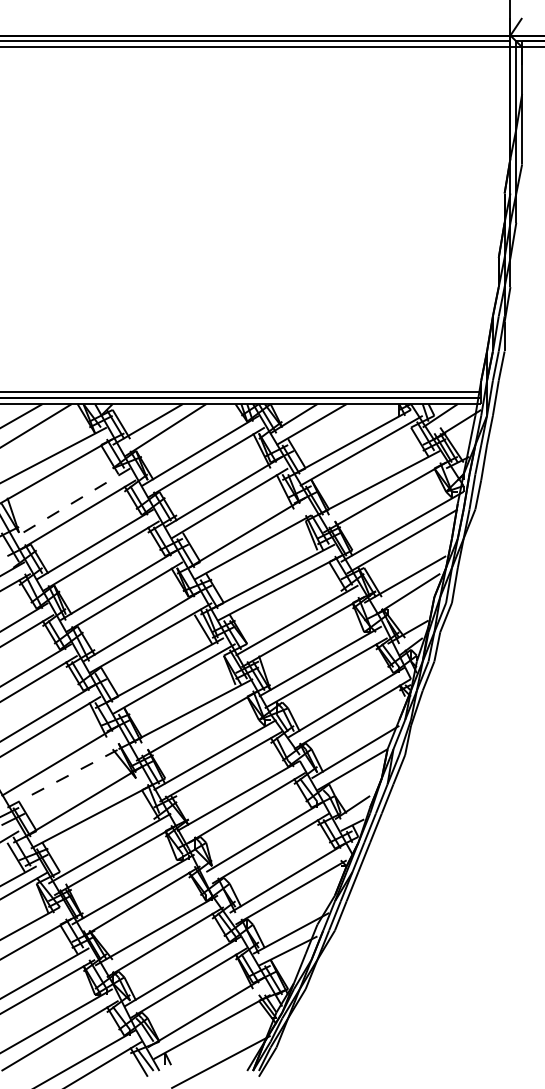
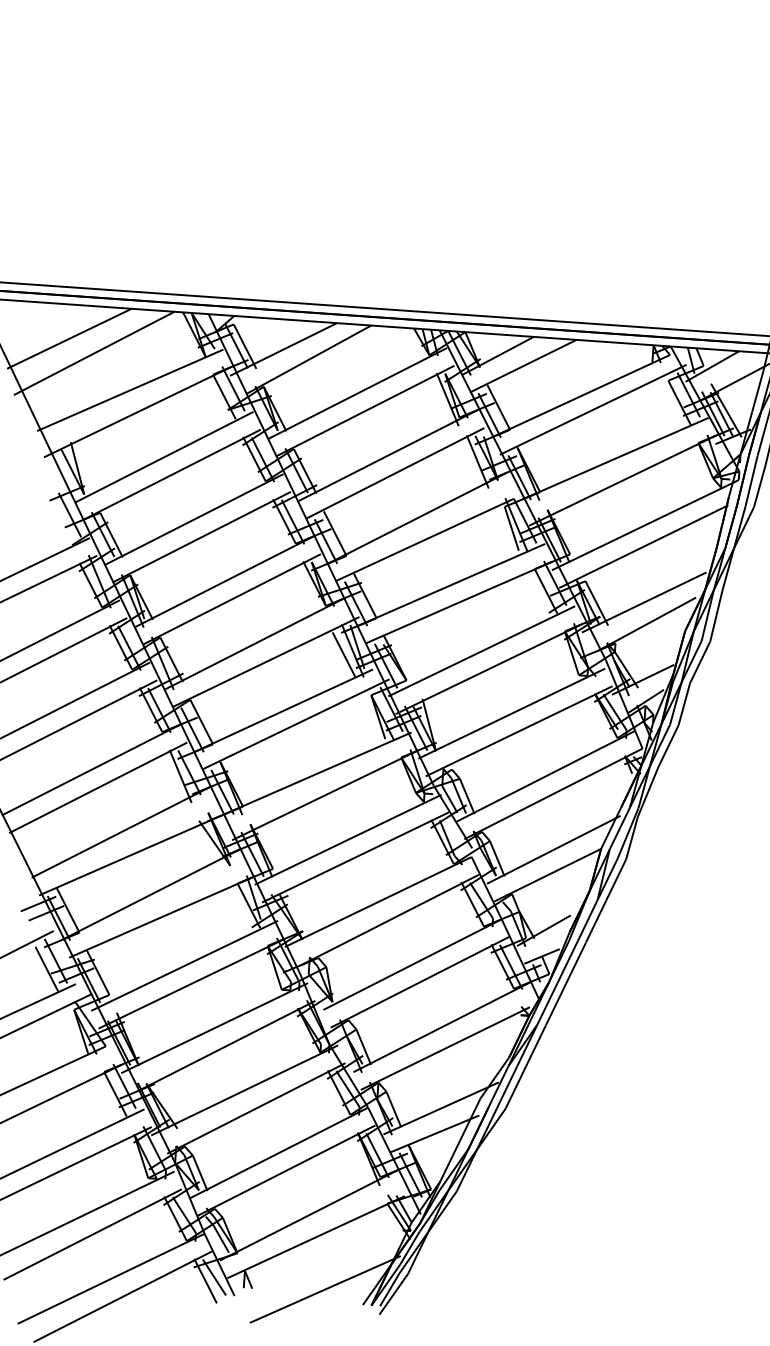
line: (71, 503) -> (163, 457), dashed -> solid
line: (69, 775) -> (133, 854), dashed -> solid

